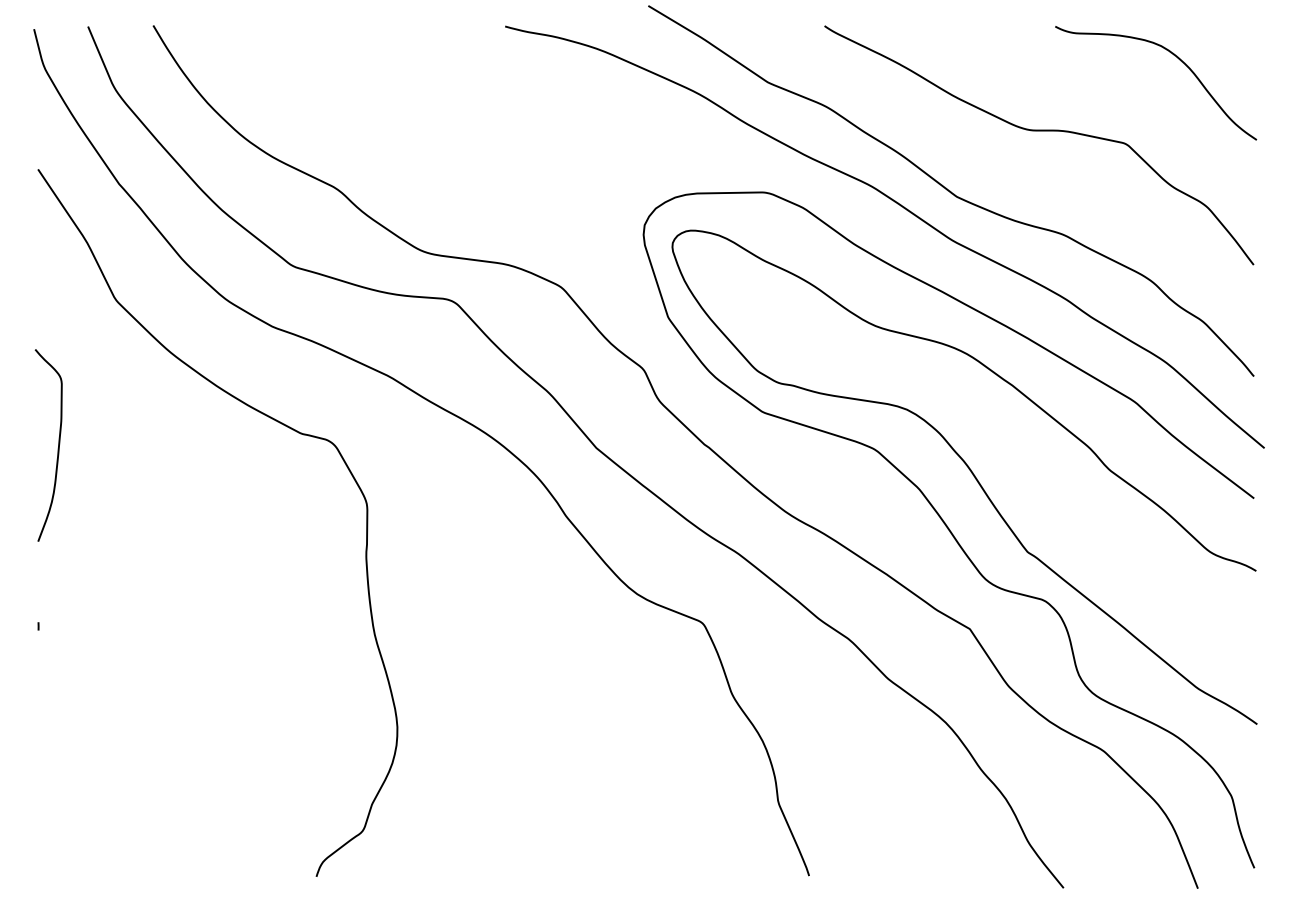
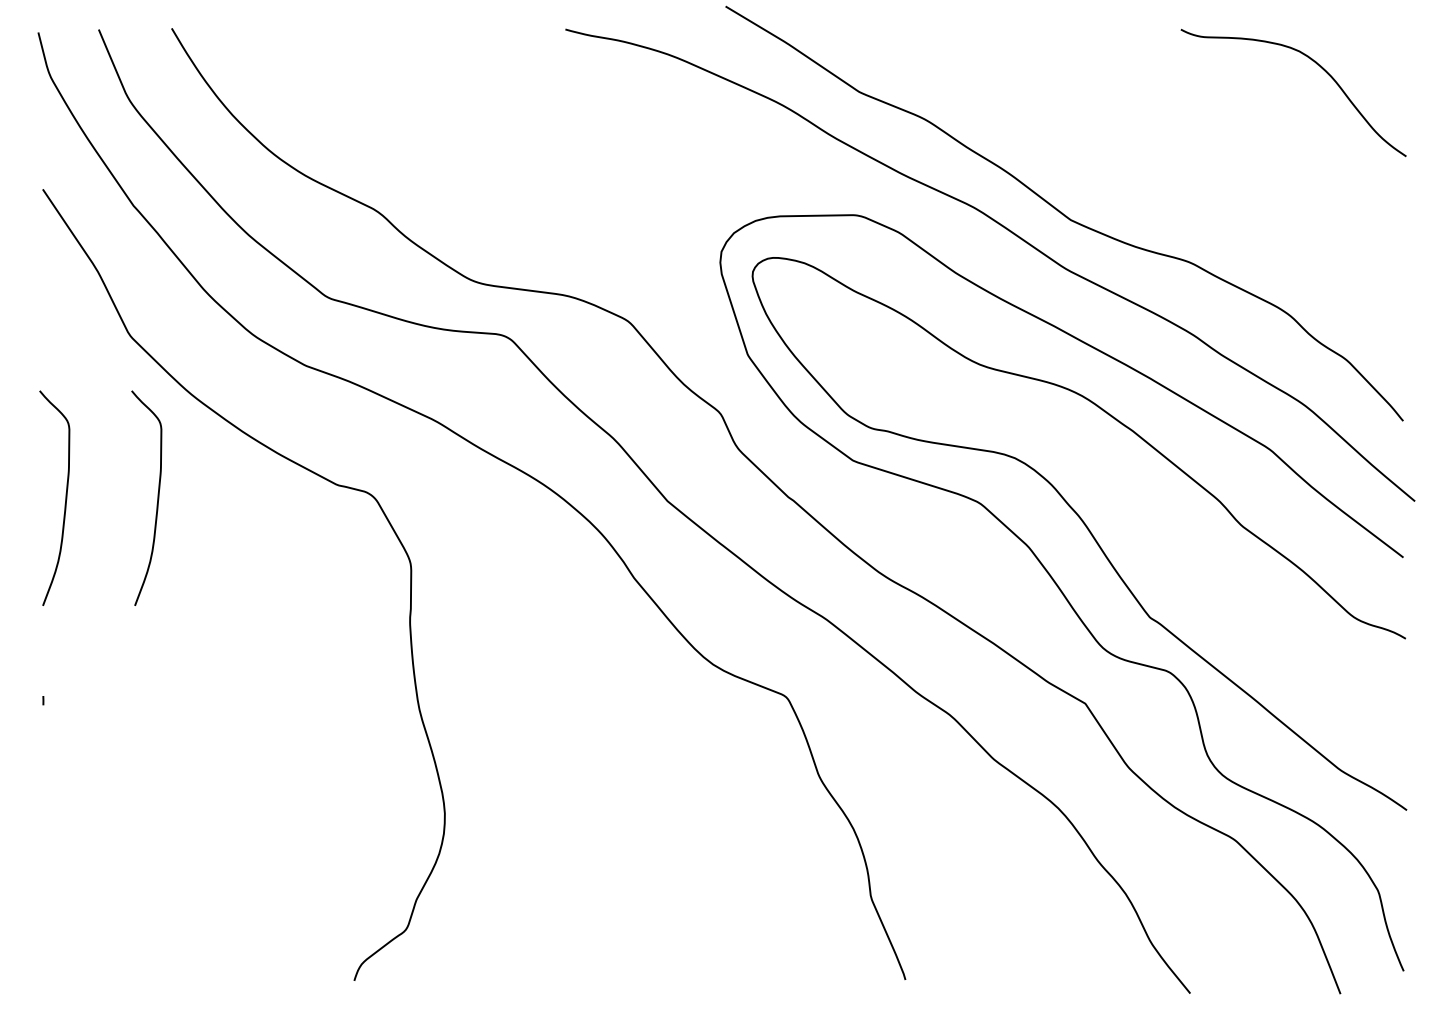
curve: (1038, 131) -> (1162, 146), removed
curve: (140, 444) -> (157, 497), added

